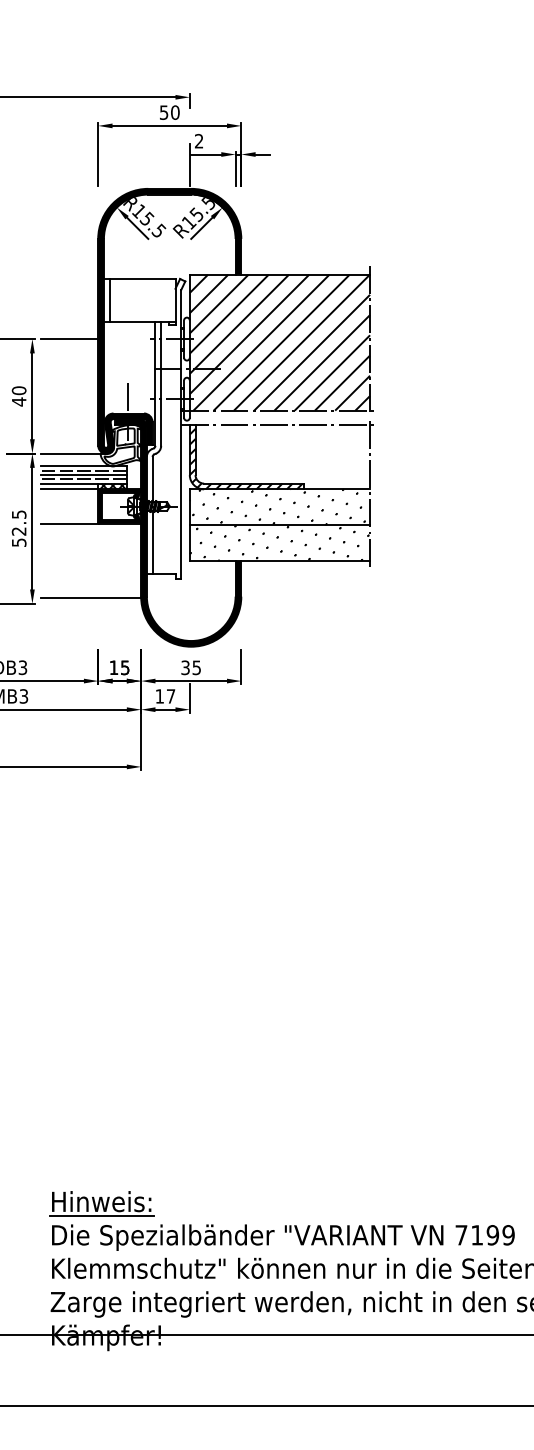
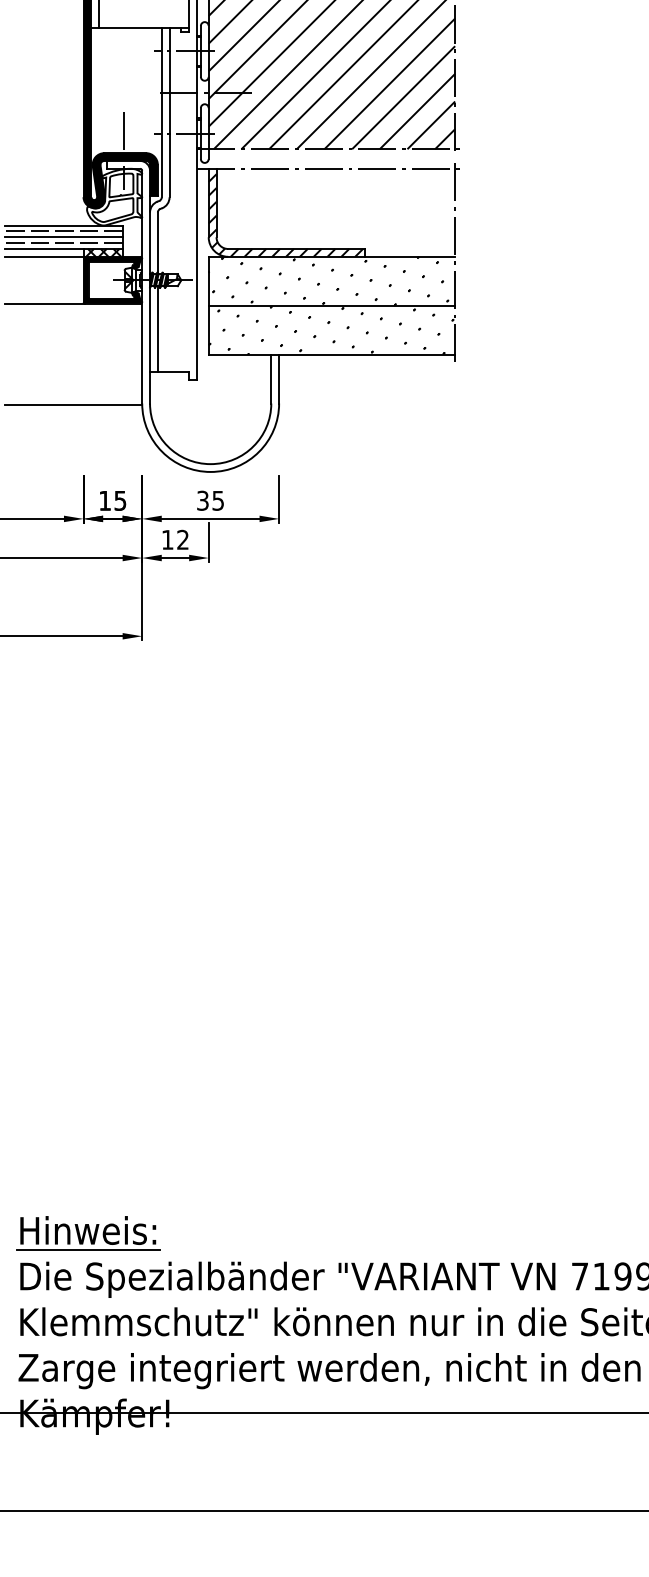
line: (69, 339) -> (44, 51), removed
line: (73, 453) -> (49, 207), removed
fill: (178, 532) -> (193, 315), removed
text: (170, 696) -> (182, 540), 17 -> 12

